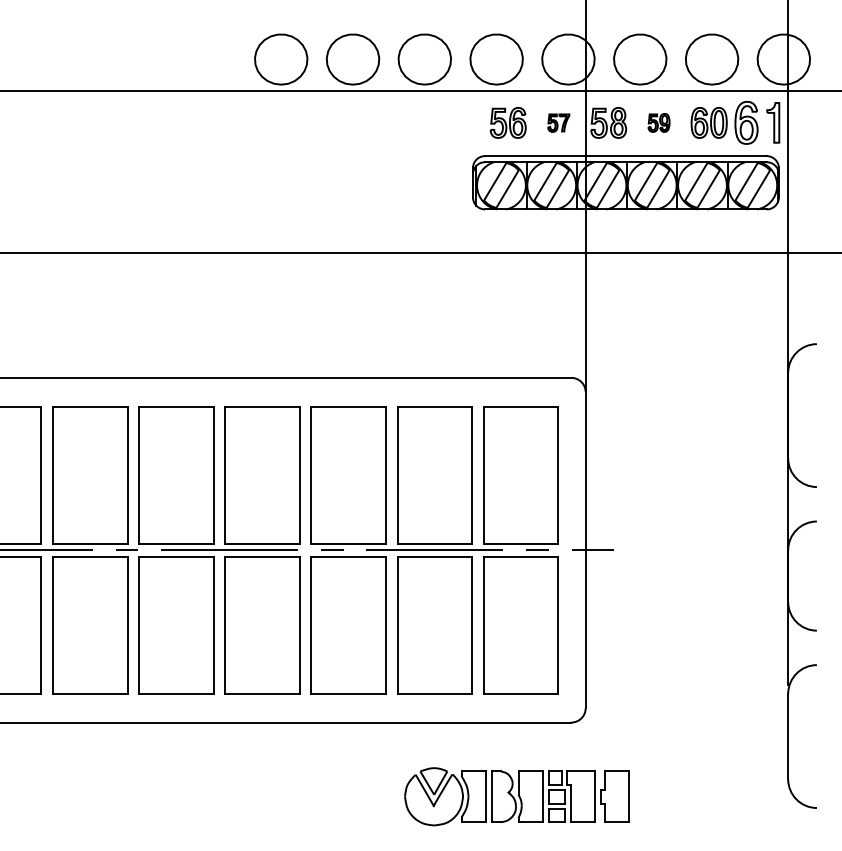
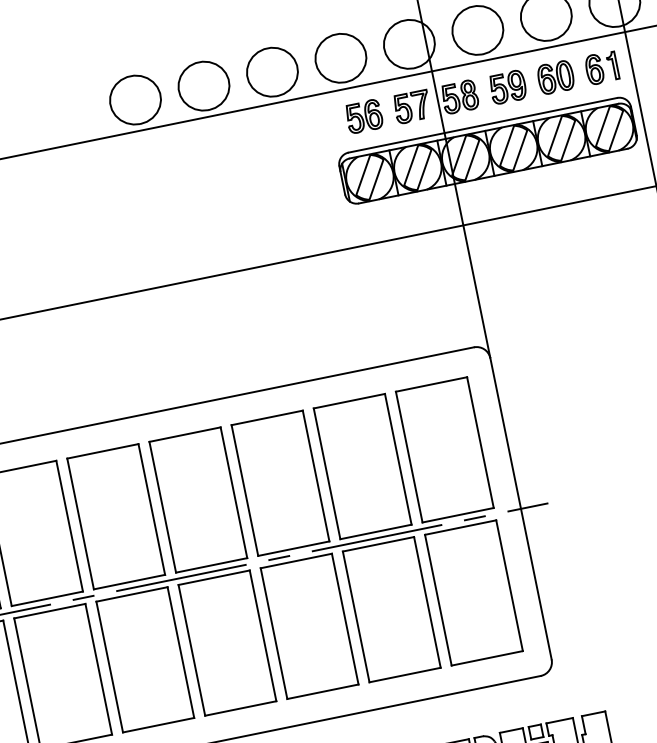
part: (558, 122) -> (412, 106), size x1.67
part: (658, 122) -> (507, 86), size x1.67
part: (757, 122) -> (601, 67), size x0.71

